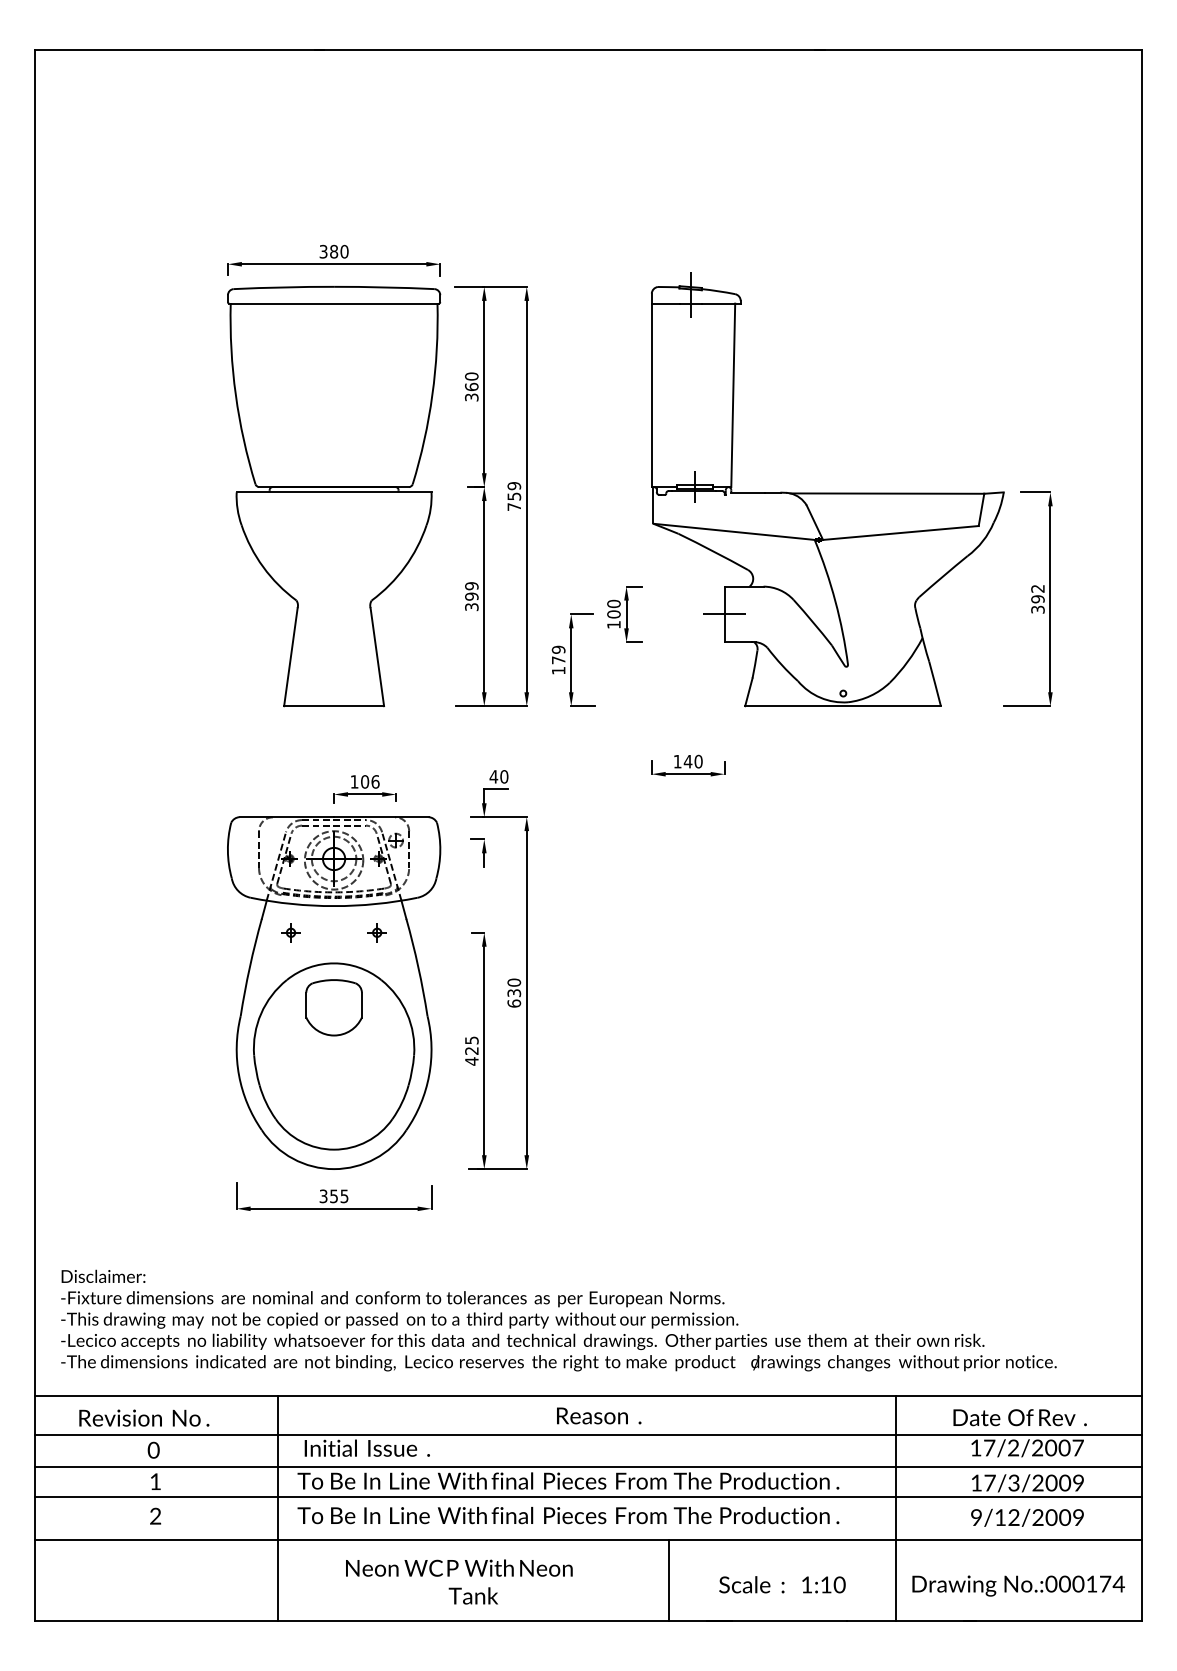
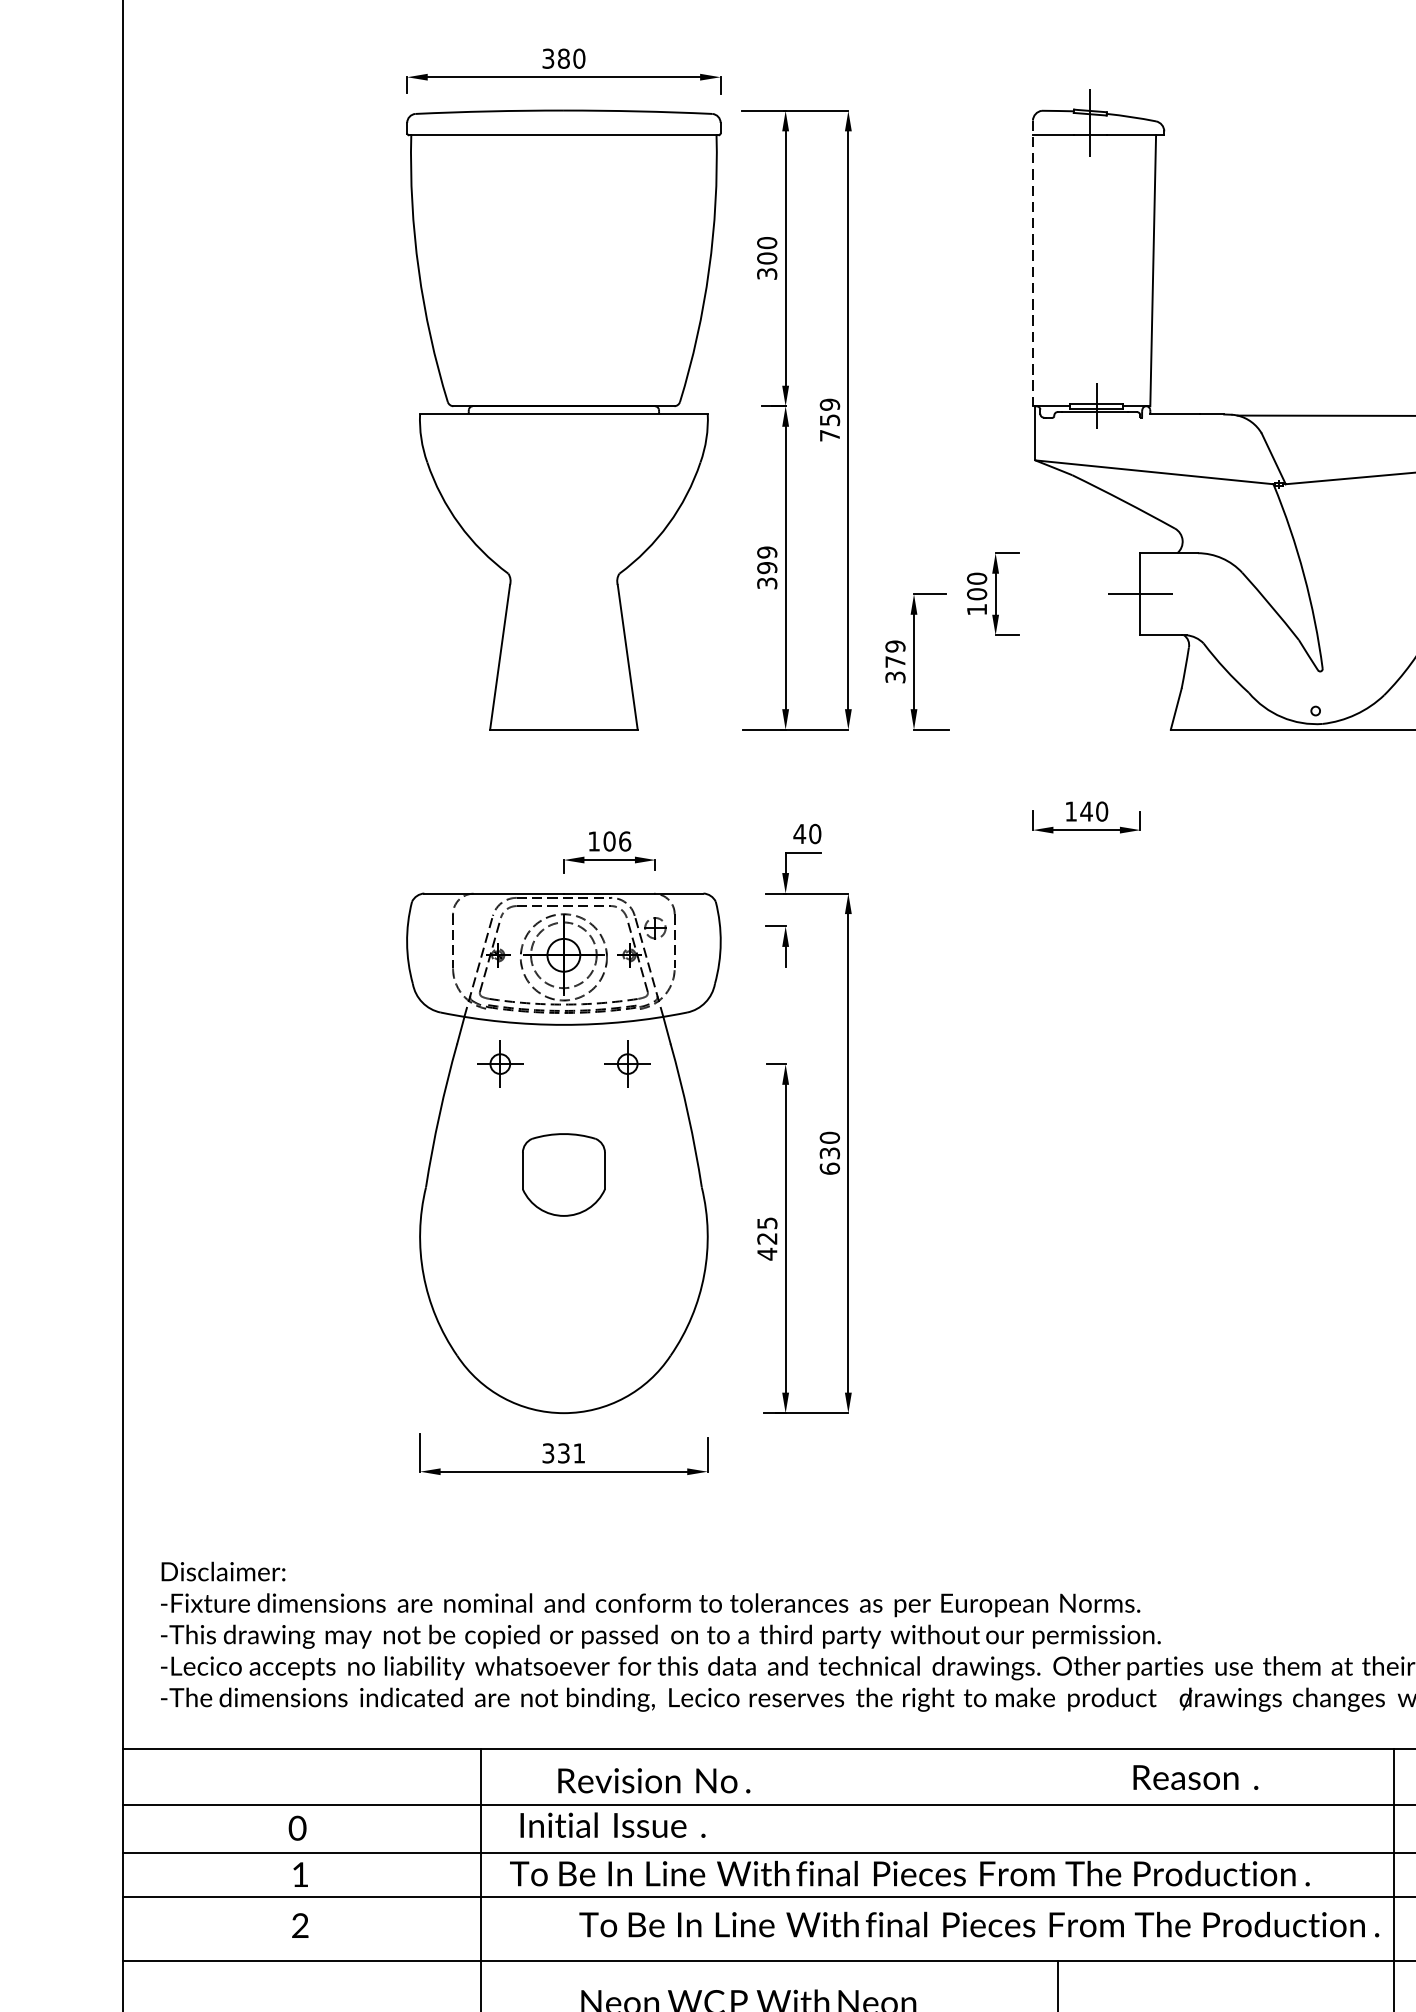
text: (471, 386) -> (766, 257), 360 -> 300
line: (651, 390) -> (1032, 263), solid -> dashed
text: (558, 670) -> (895, 676), 179 -> 379
part: (290, 932) -> (499, 1063), size x1.6
part: (376, 932) -> (626, 1063), size x1.6
part: (334, 1056) -> (564, 1246), removed
text: (339, 1196) -> (571, 1453), 355 -> 331
text: (599, 1415) -> (1196, 1776), moved
text: (144, 1417) -> (654, 1779), moved
text: (568, 1515) -> (979, 1924), moved

